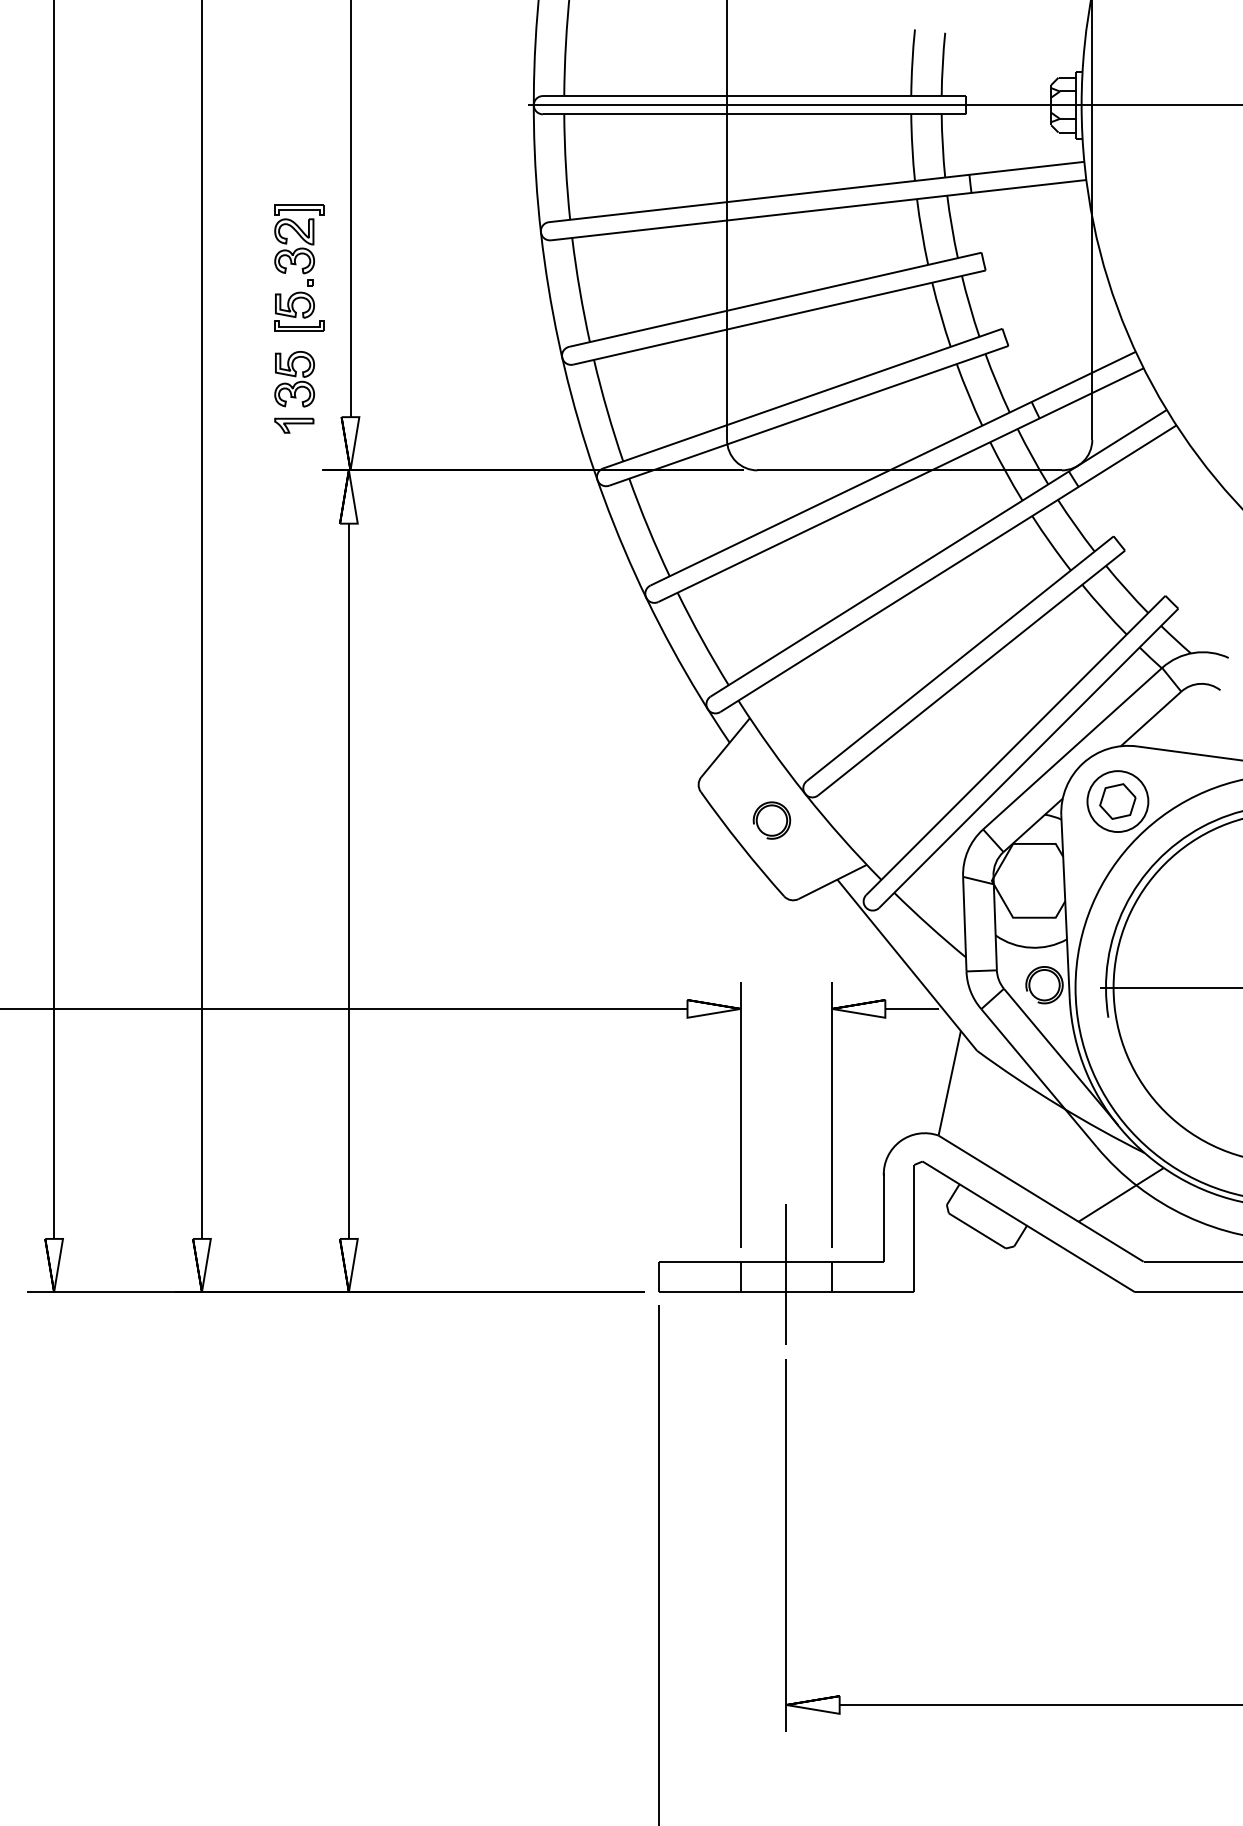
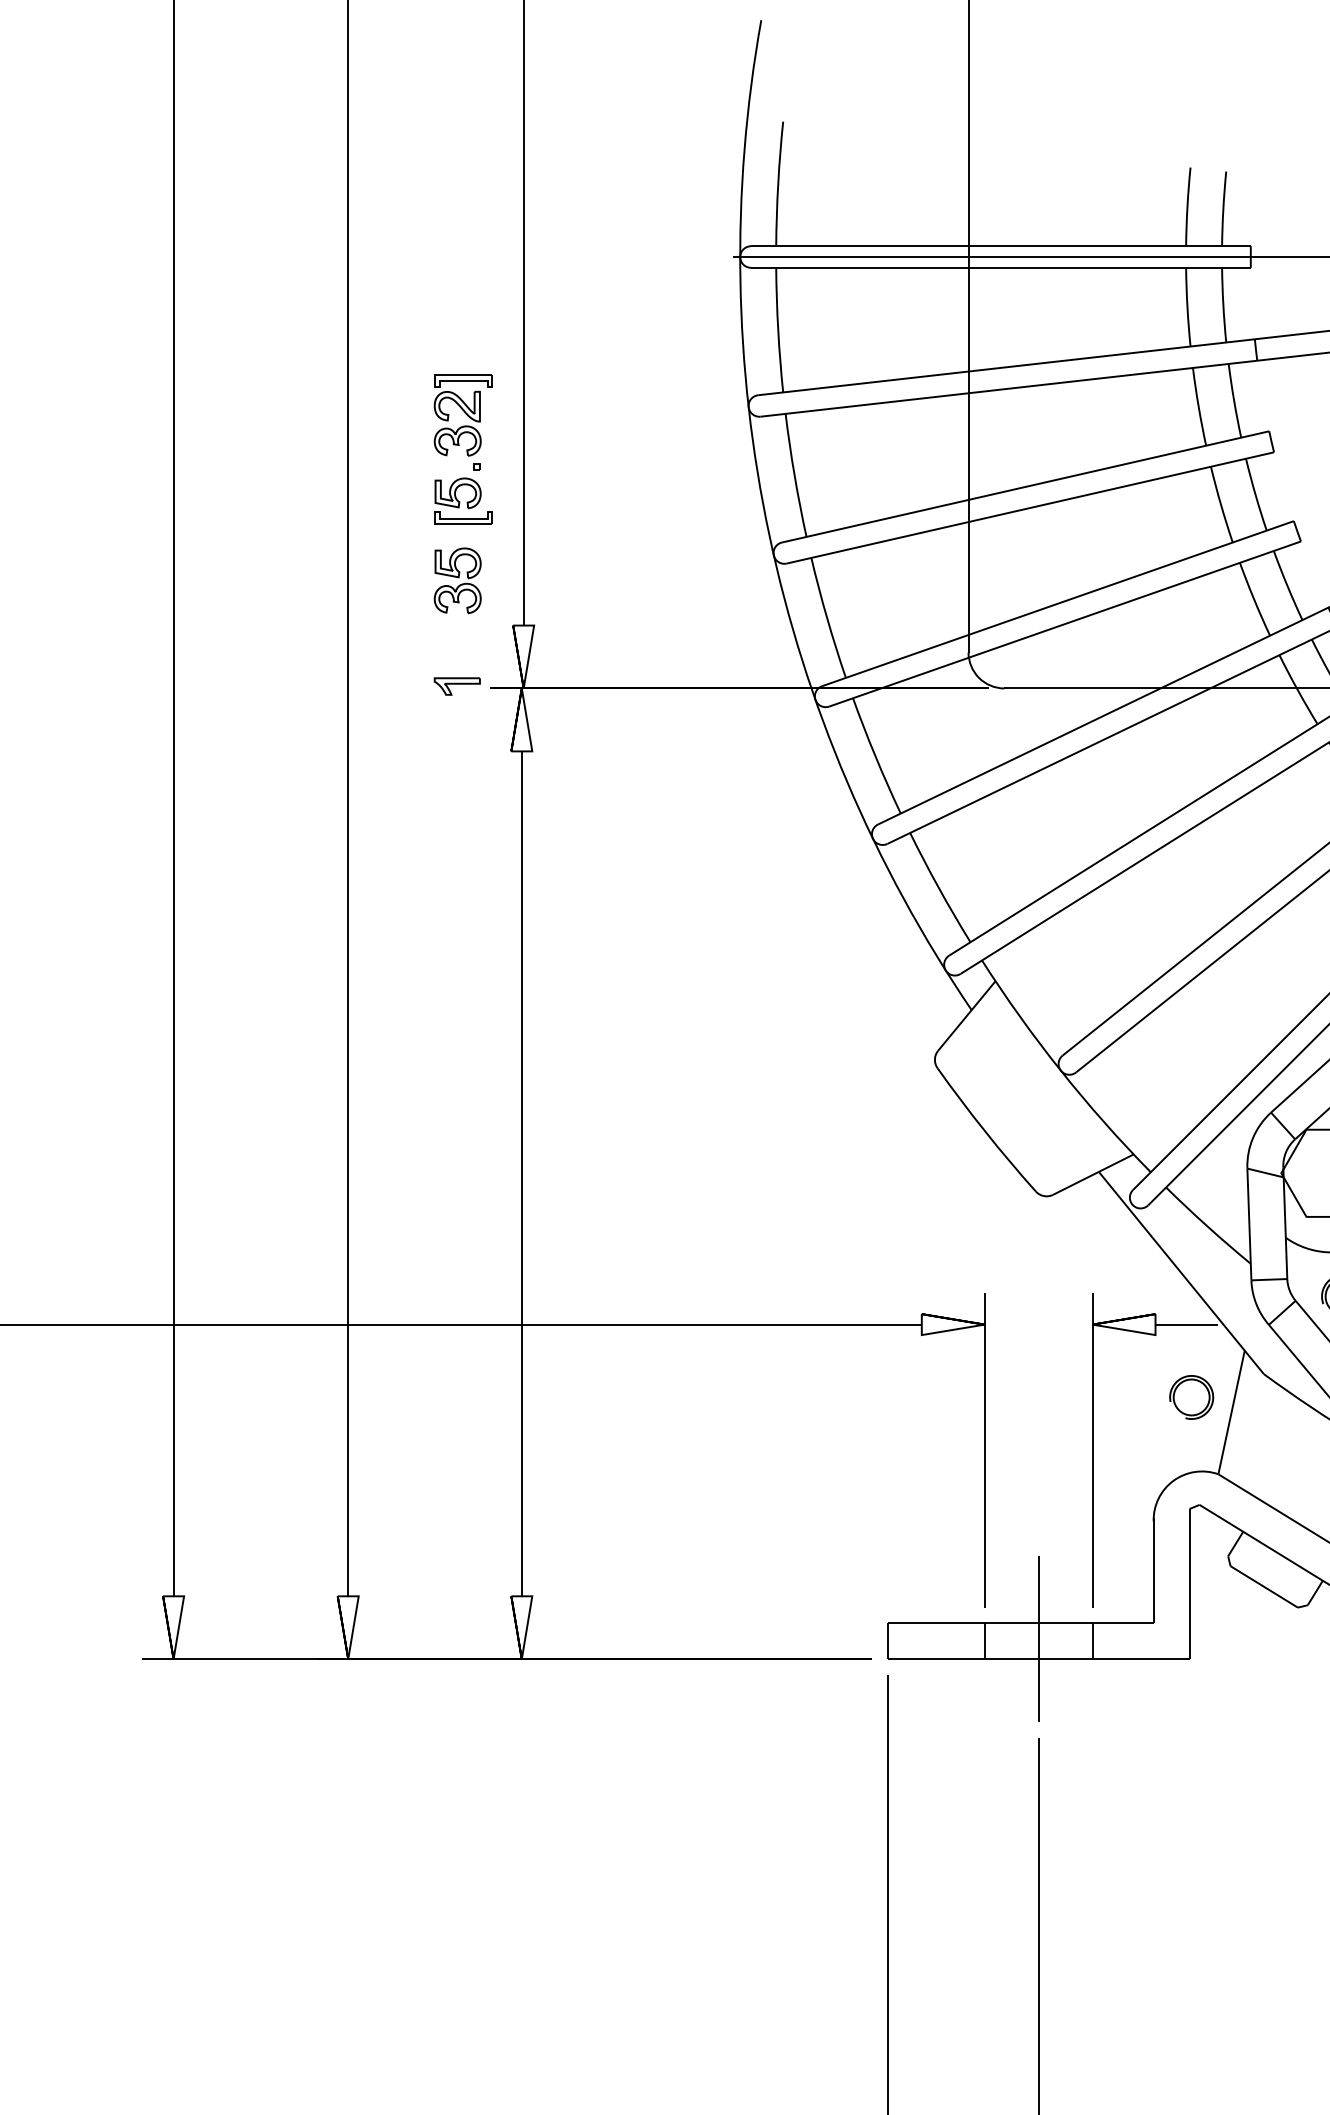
part: (294, 425) -> (457, 686), moved
part: (771, 820) -> (1191, 1397), moved

